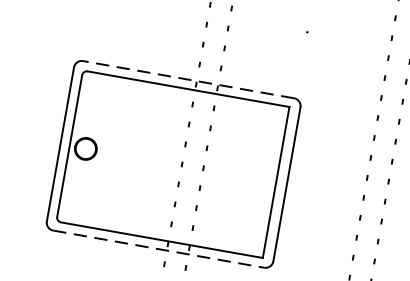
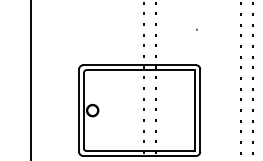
line: (188, 80) -> (139, 65), dashed -> solid
line: (160, 248) -> (140, 155), dashed -> solid

